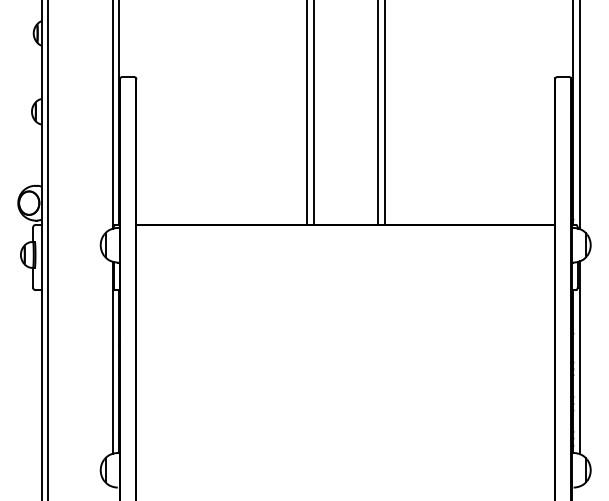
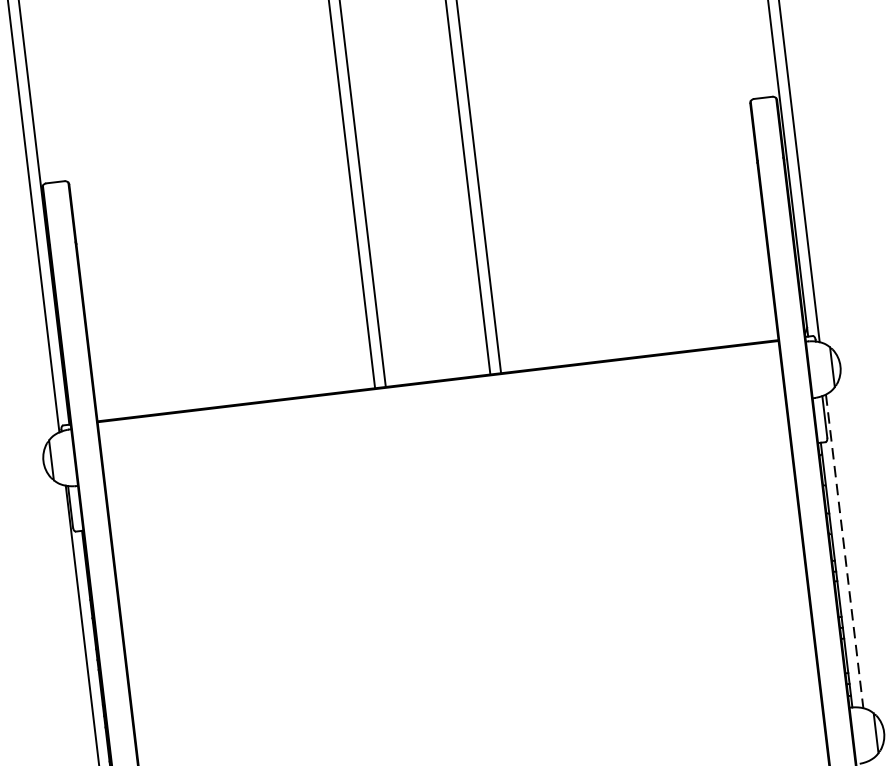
line: (579, 358) -> (844, 552), solid -> dashed

